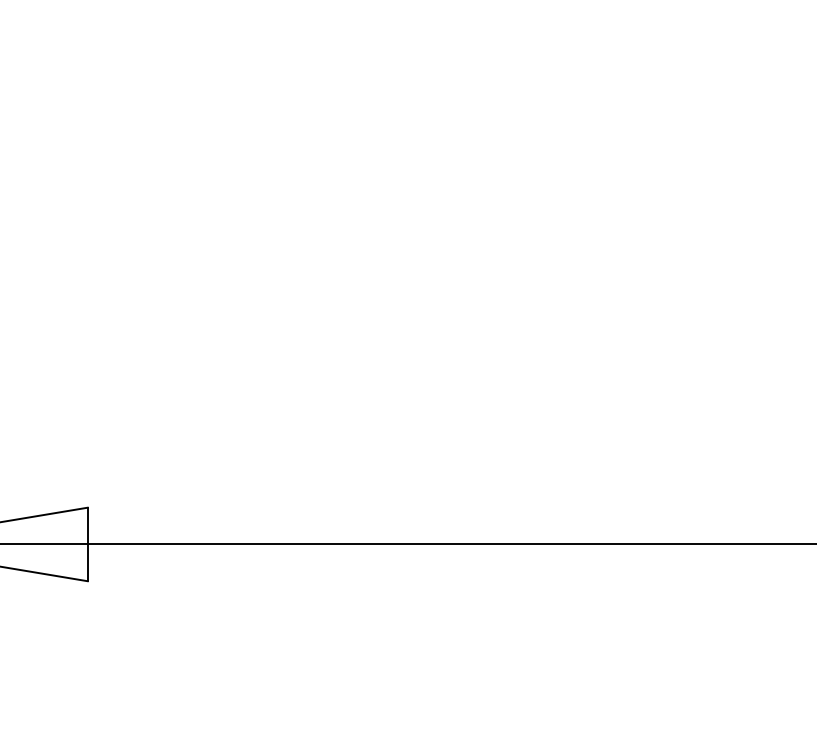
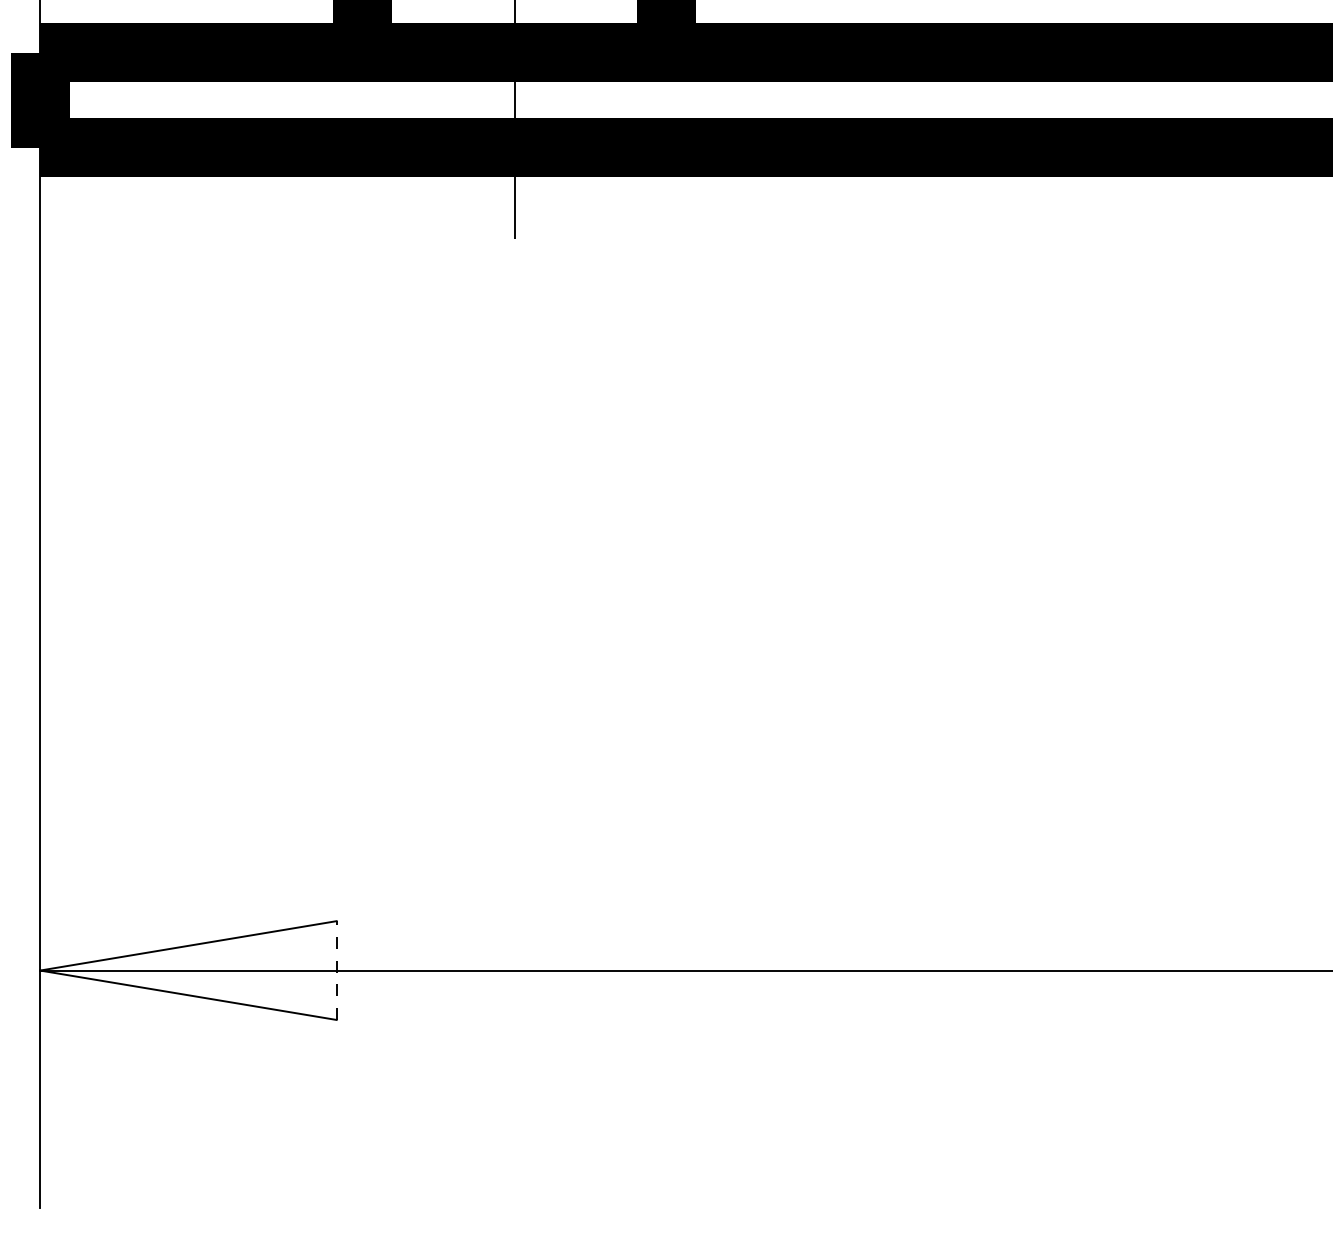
line: (87, 544) -> (336, 970), solid -> dashed

